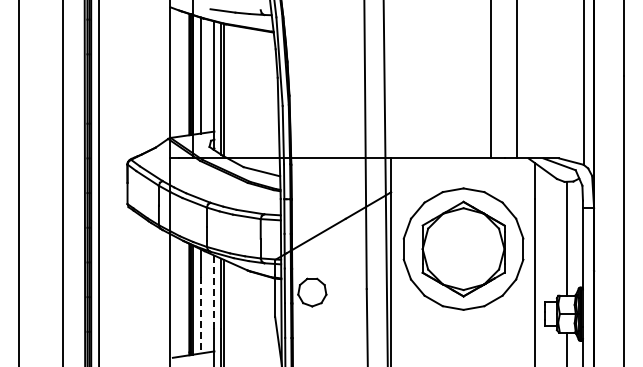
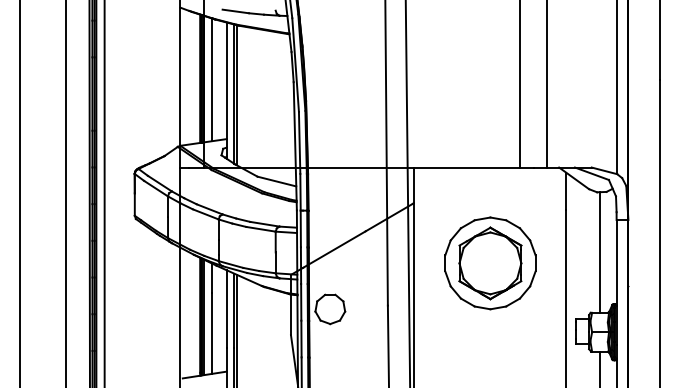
part: (463, 248) -> (490, 262), size x0.71
line: (214, 292) -> (226, 309), dashed -> solid
line: (200, 315) -> (211, 333), dashed -> solid

